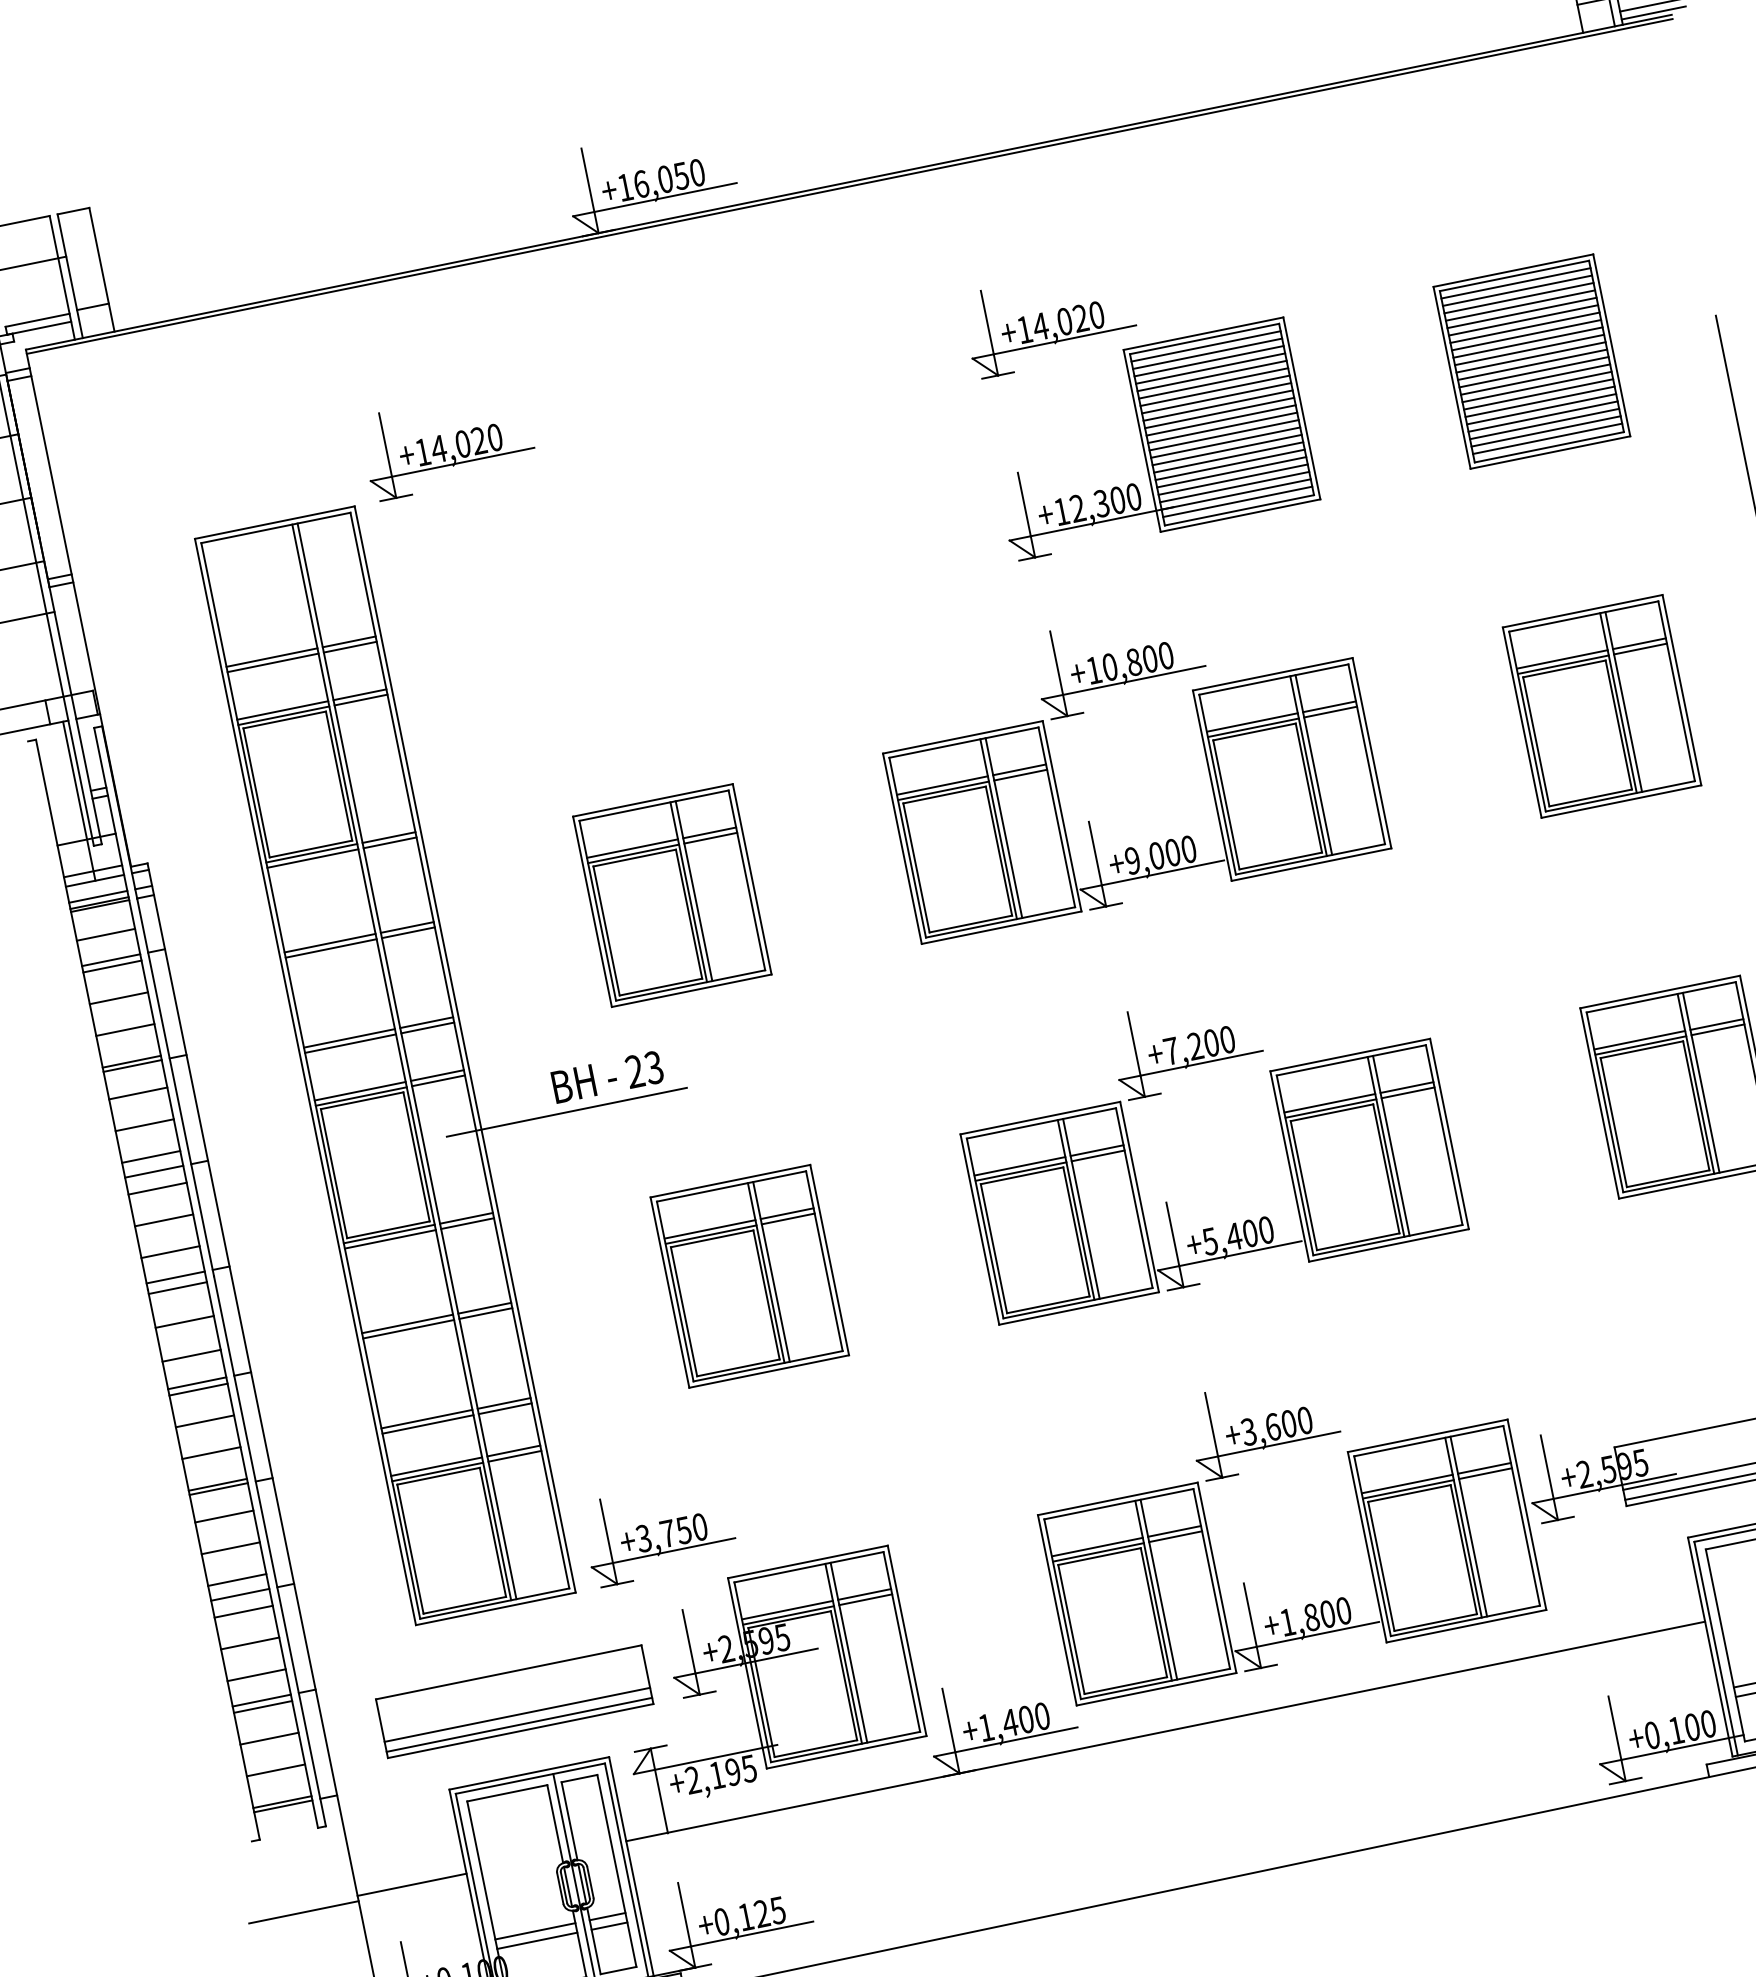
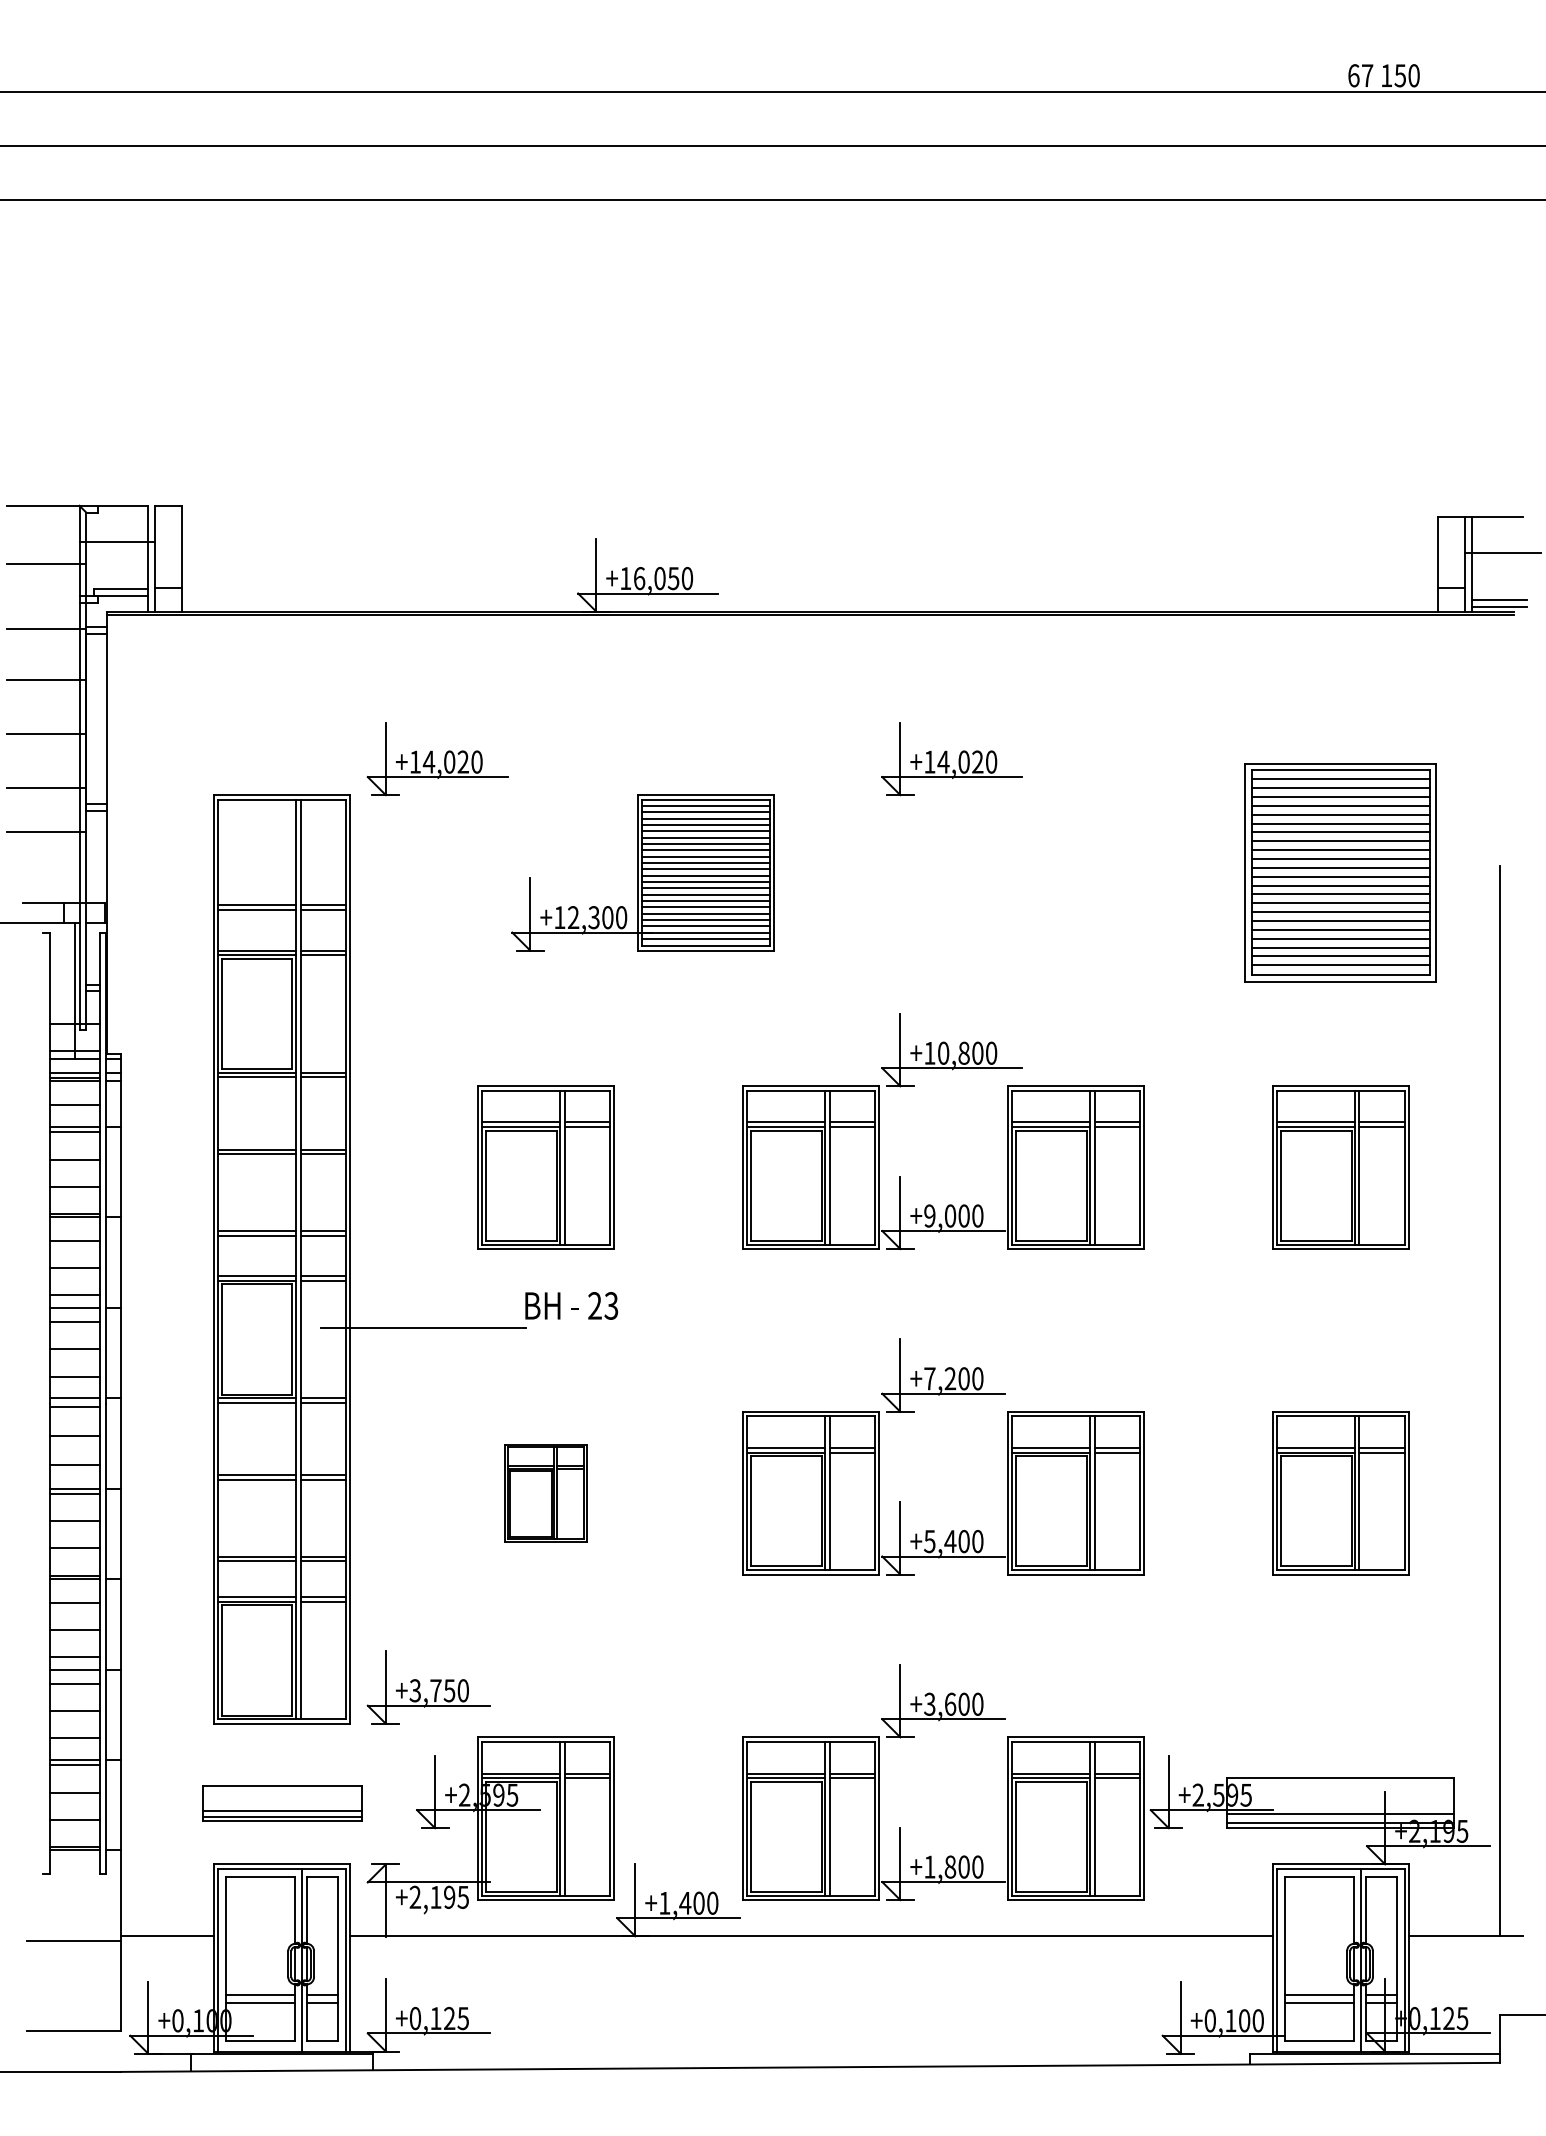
part: (1531, 361) -> (1340, 872), size x1.4
part: (1147, 439) -> (642, 872), moved
text: (607, 1076) -> (571, 1305), moved
part: (749, 1276) -> (545, 1493), size x0.6
part: (515, 1700) -> (282, 1802), size x0.7

